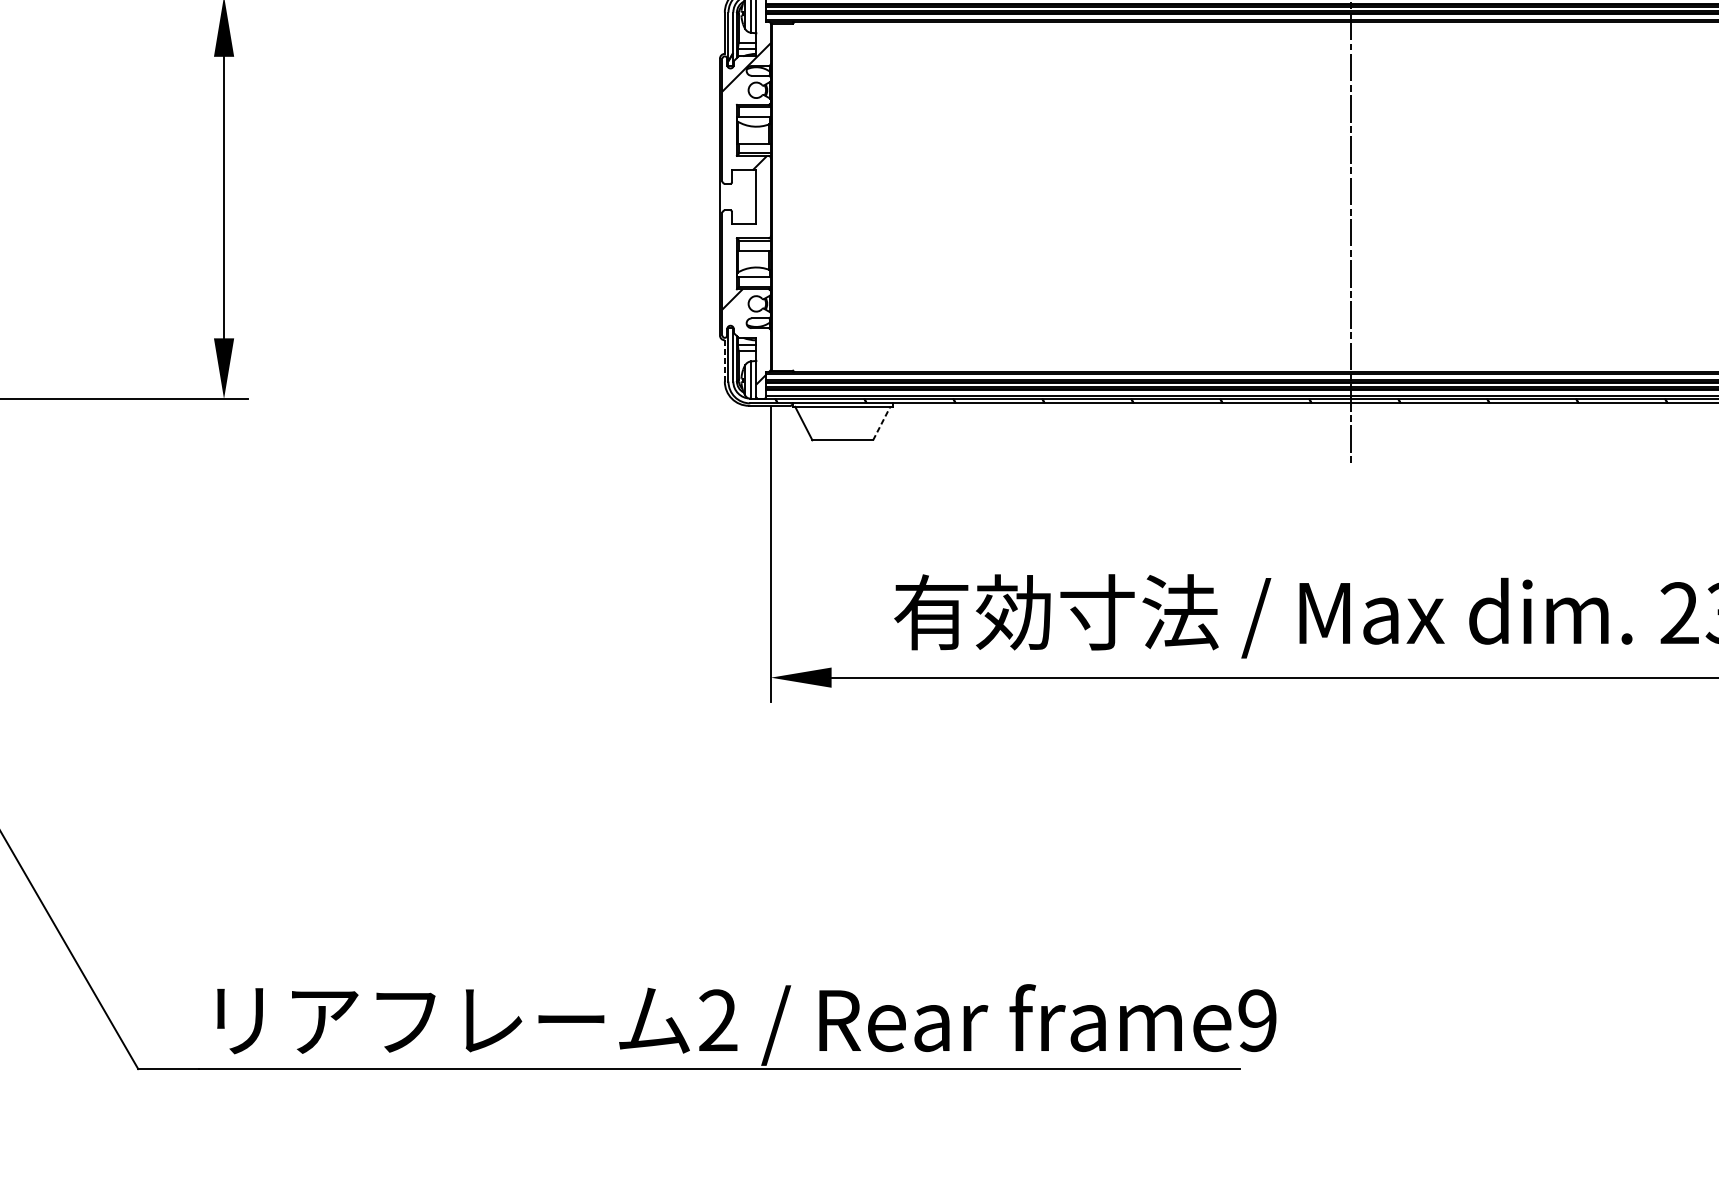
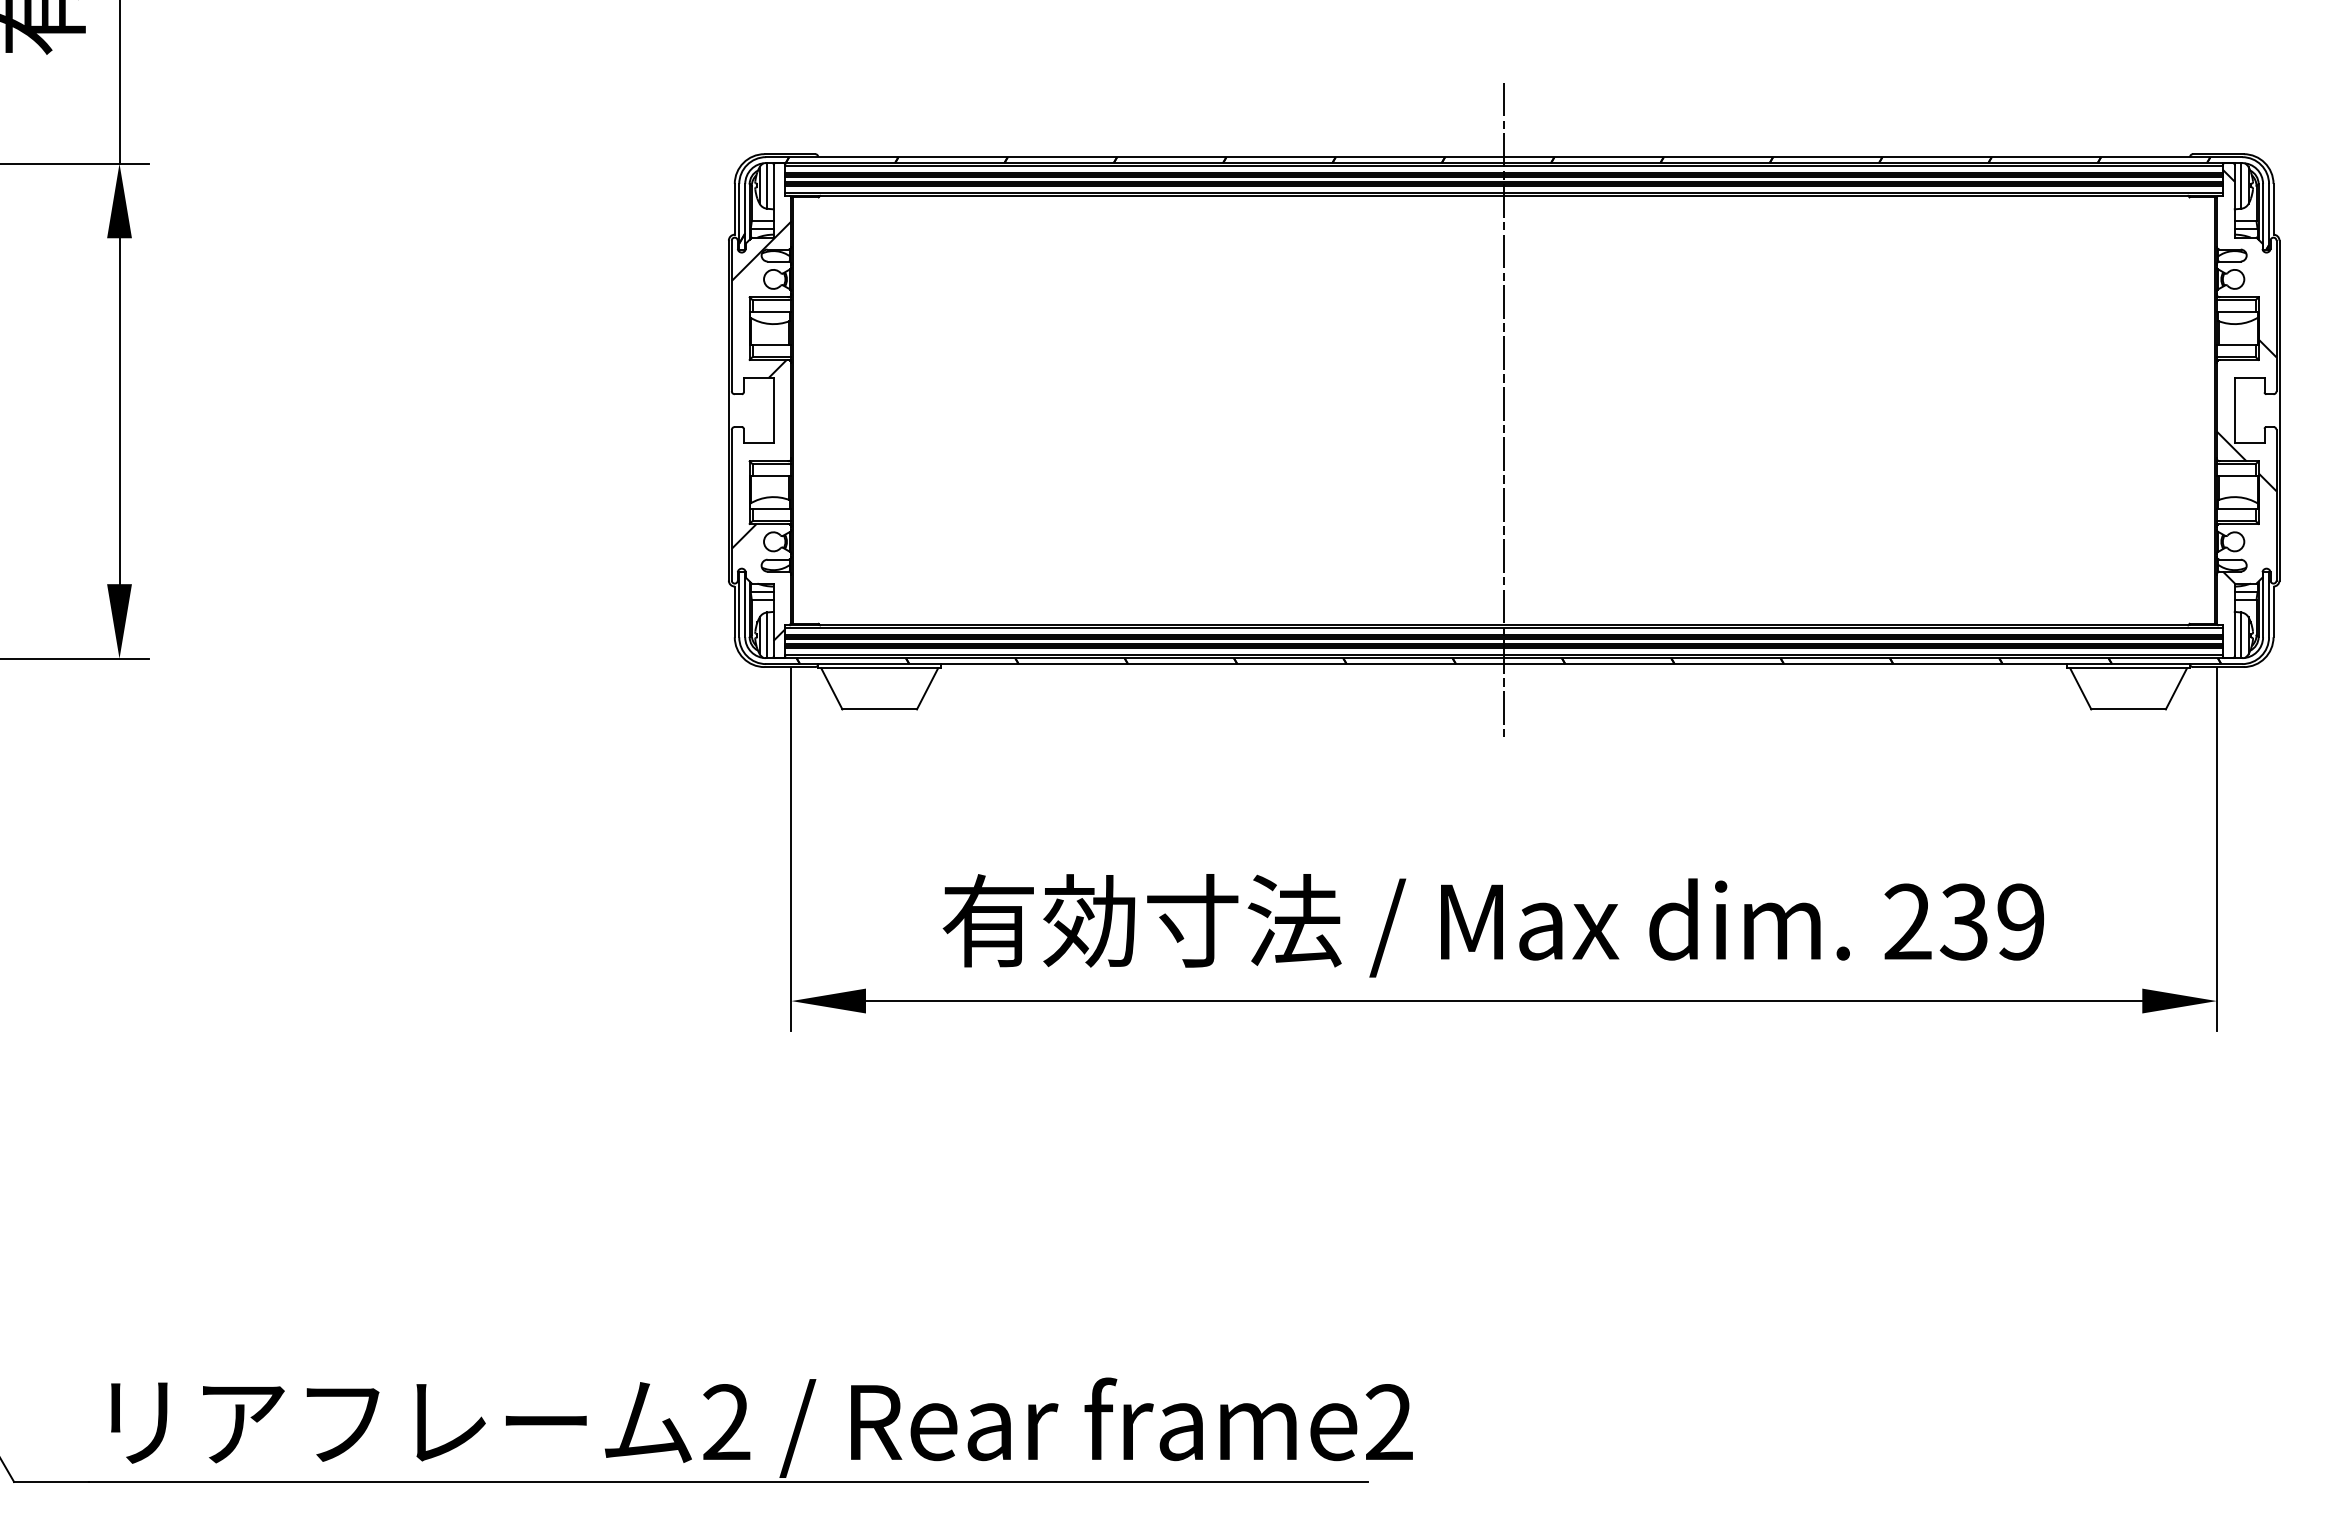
line: (724, 361) -> (734, 612), dashed -> solid
line: (881, 423) -> (927, 688), dashed -> solid
text: (1256, 1020) -> (1388, 1422), frame9 -> frame2

